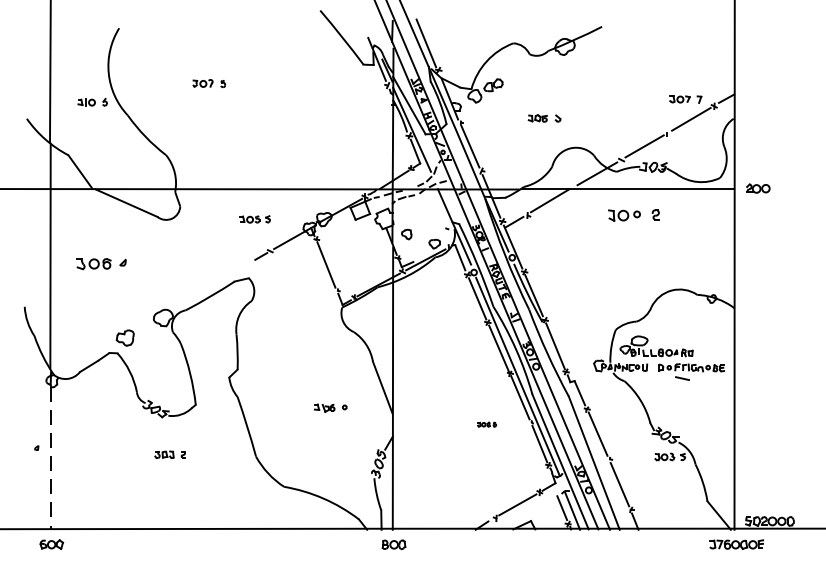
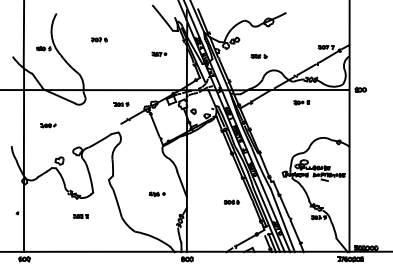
part: (335, 112) -> (159, 53), added
part: (633, 215) -> (301, 102), size x0.62
part: (102, 263) -> (48, 125), size x0.62
part: (486, 423) -> (231, 201), size x1.67
line: (51, 458) -> (24, 218), dashed -> solid

